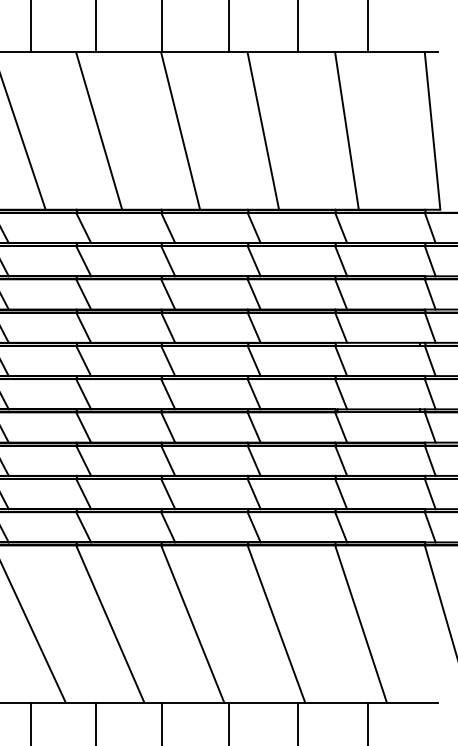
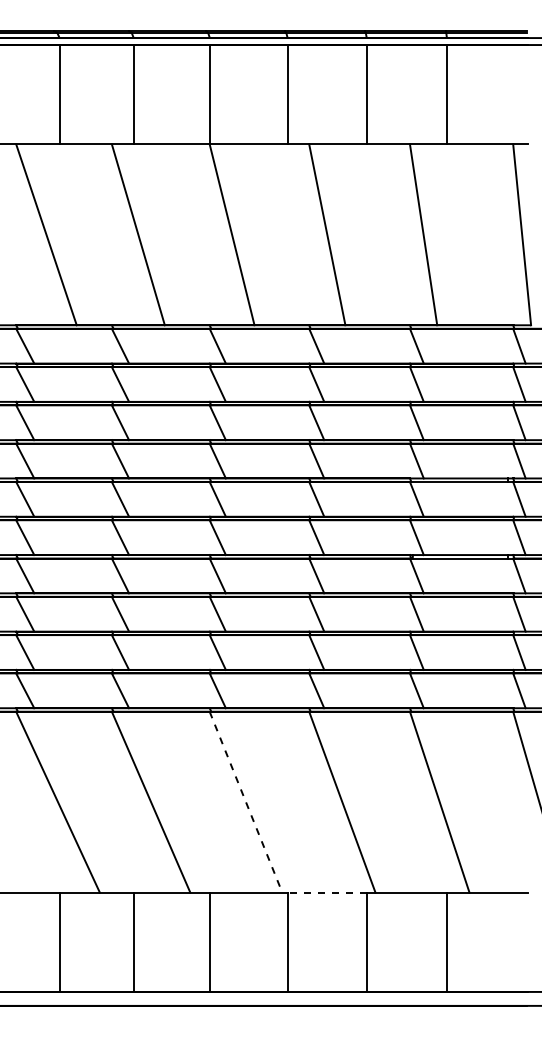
line: (193, 624) -> (246, 802), solid -> dashed
line: (263, 702) -> (327, 892), solid -> dashed

